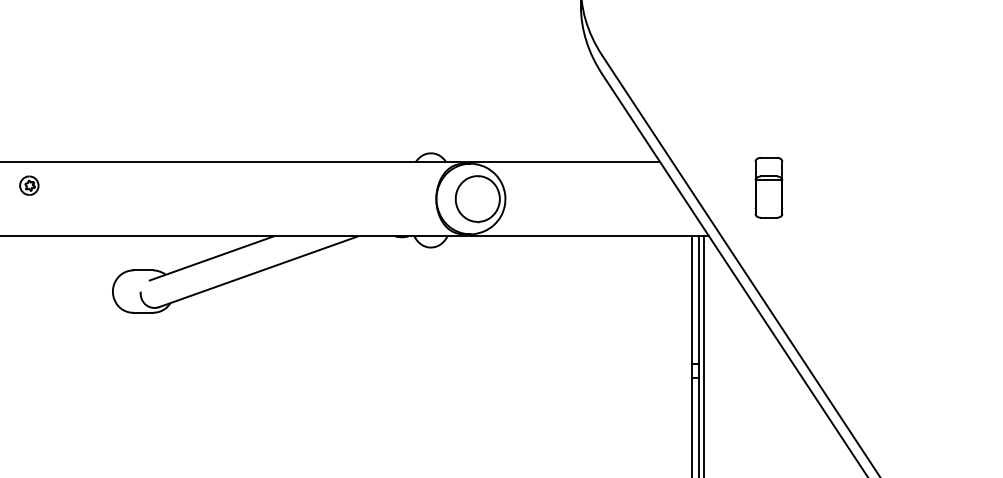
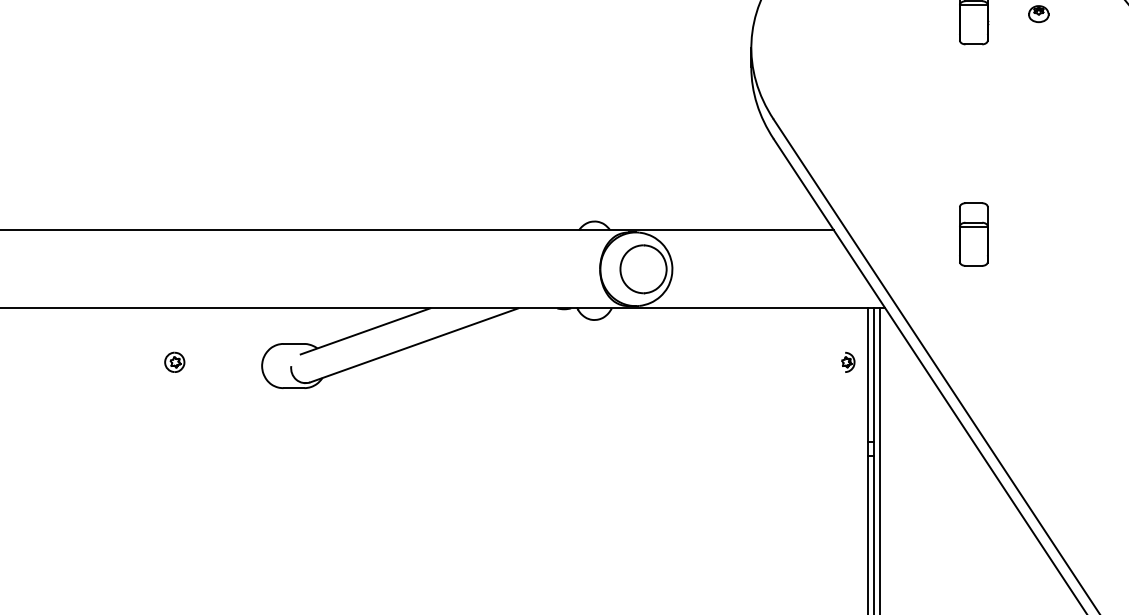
part: (29, 184) -> (174, 361), moved
part: (768, 187) -> (973, 234), moved
part: (673, 287) -> (848, 361), added

